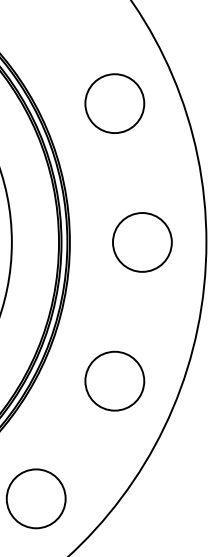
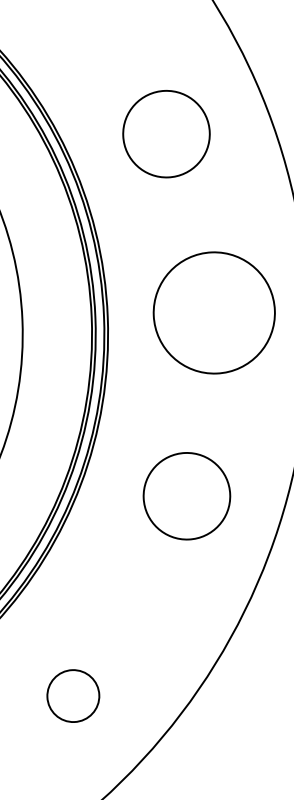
circle: (114, 103) -> (166, 133), moved
circle: (141, 242) -> (212, 313), size x1.4
circle: (114, 380) -> (186, 495), moved
circle: (35, 498) -> (72, 695), size x0.6

